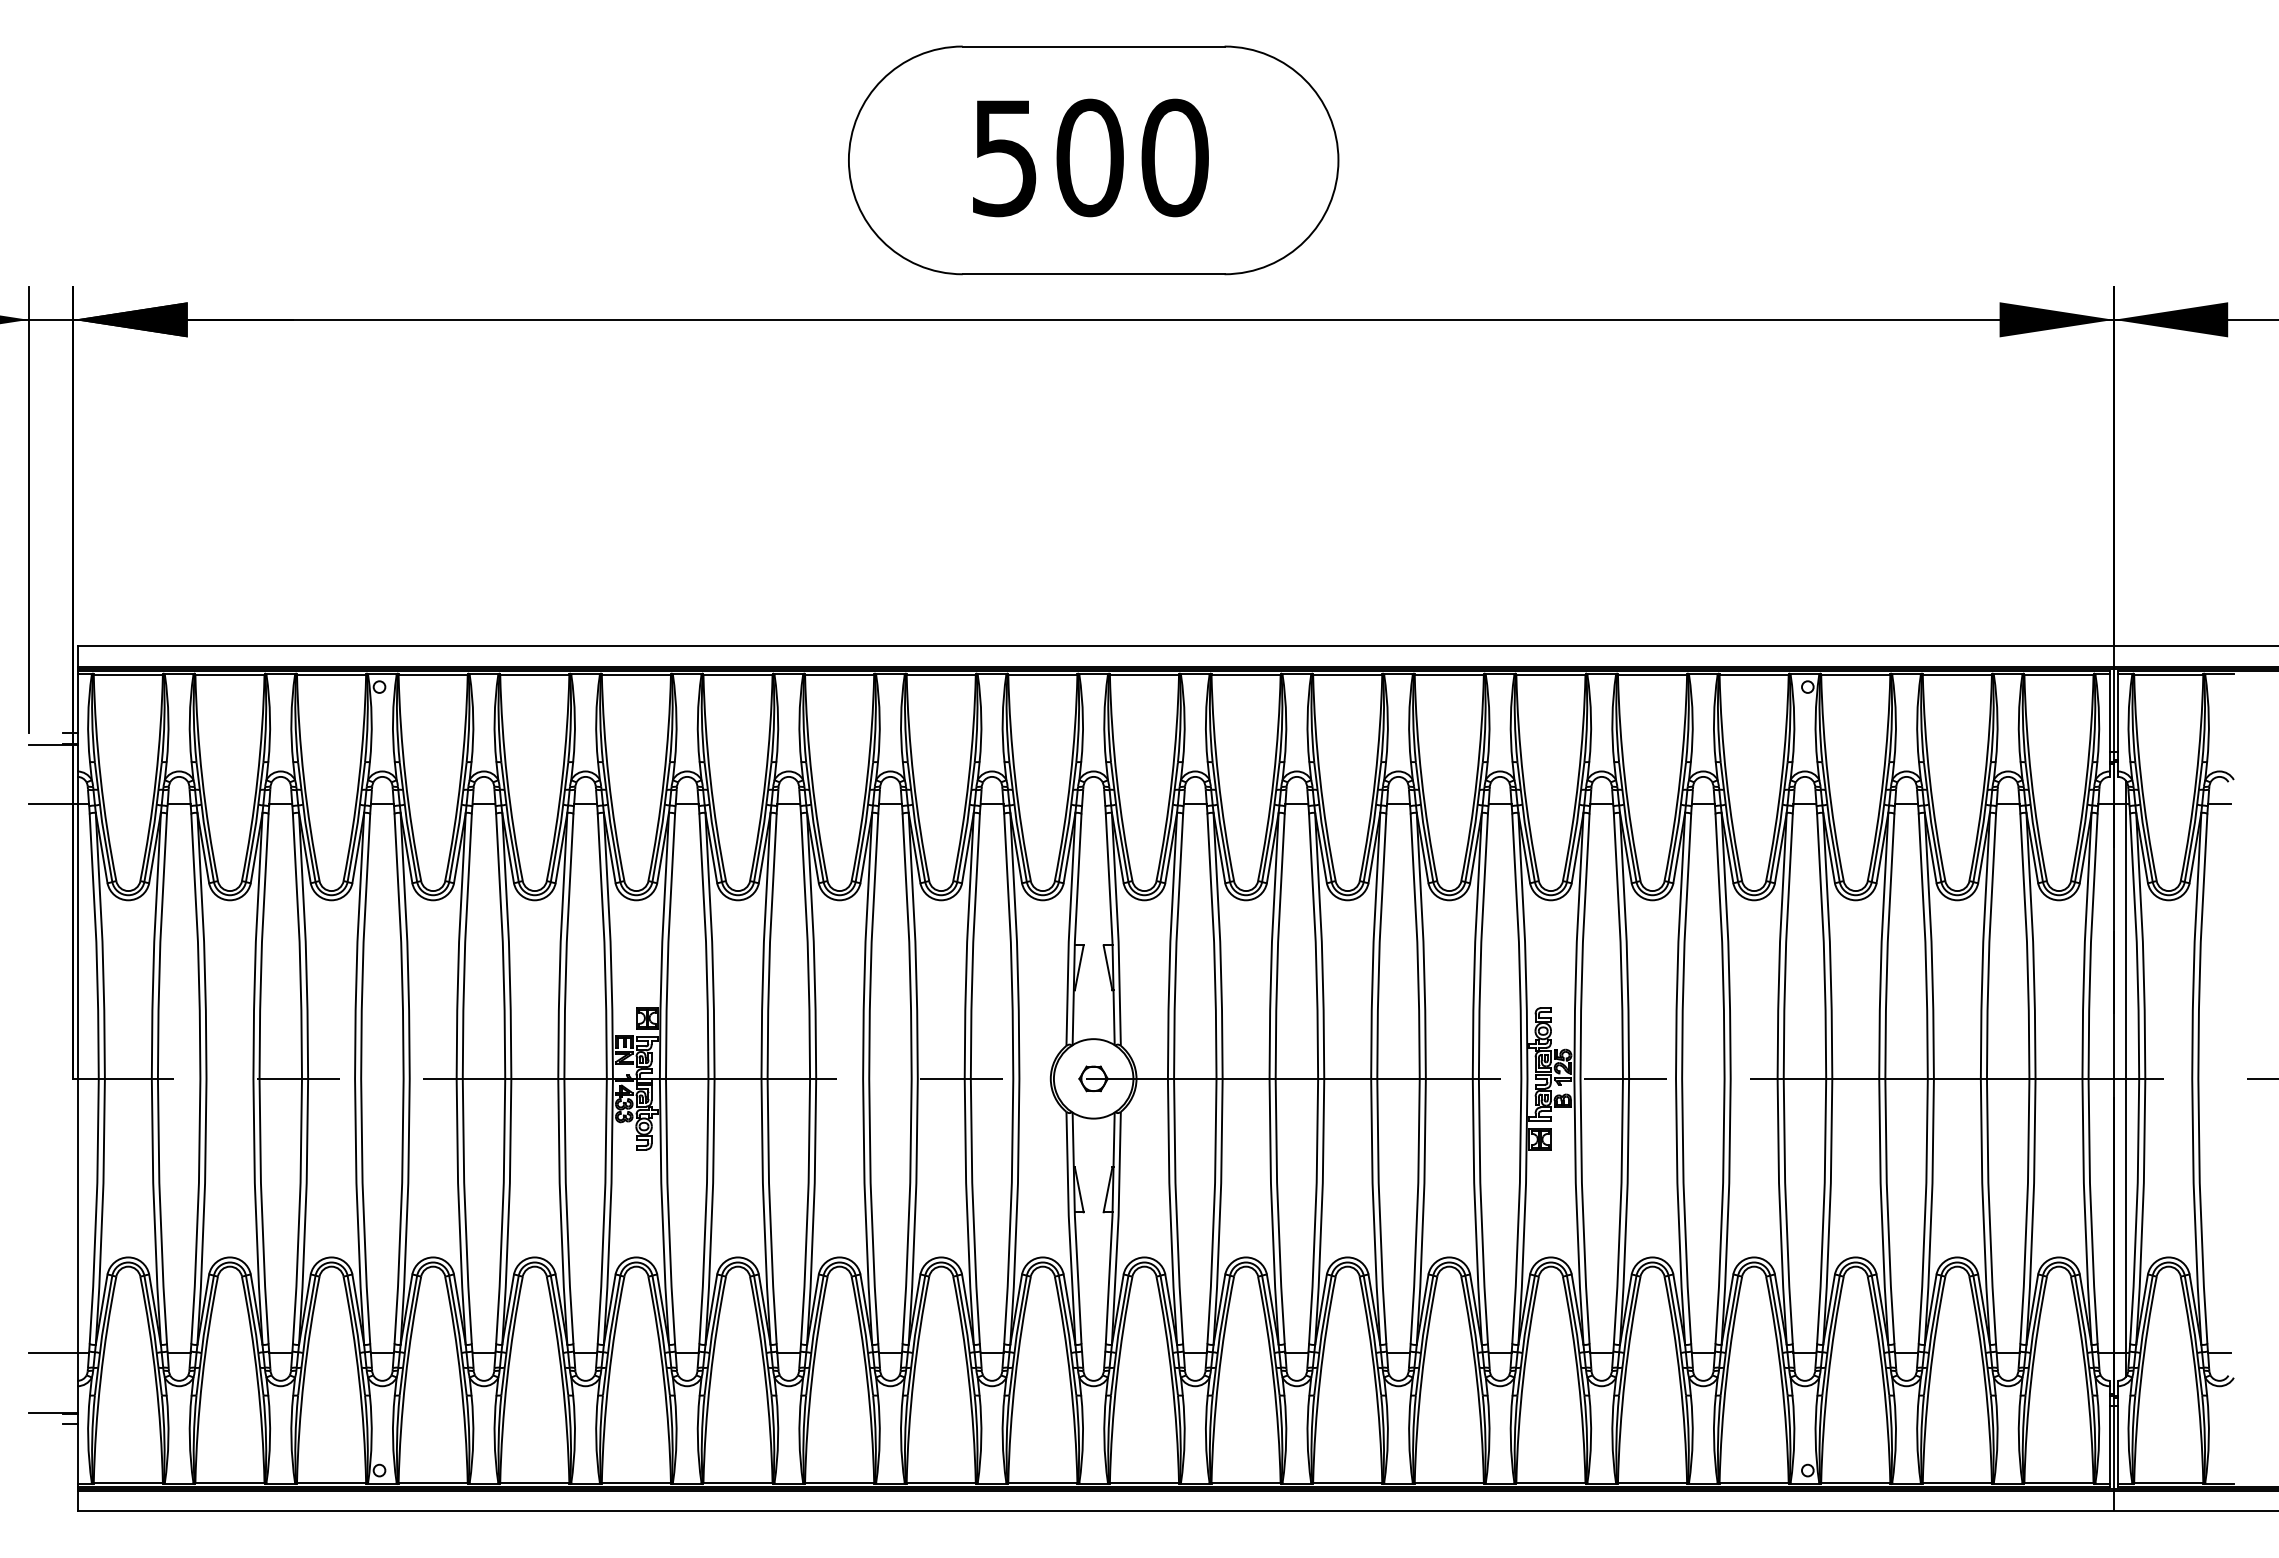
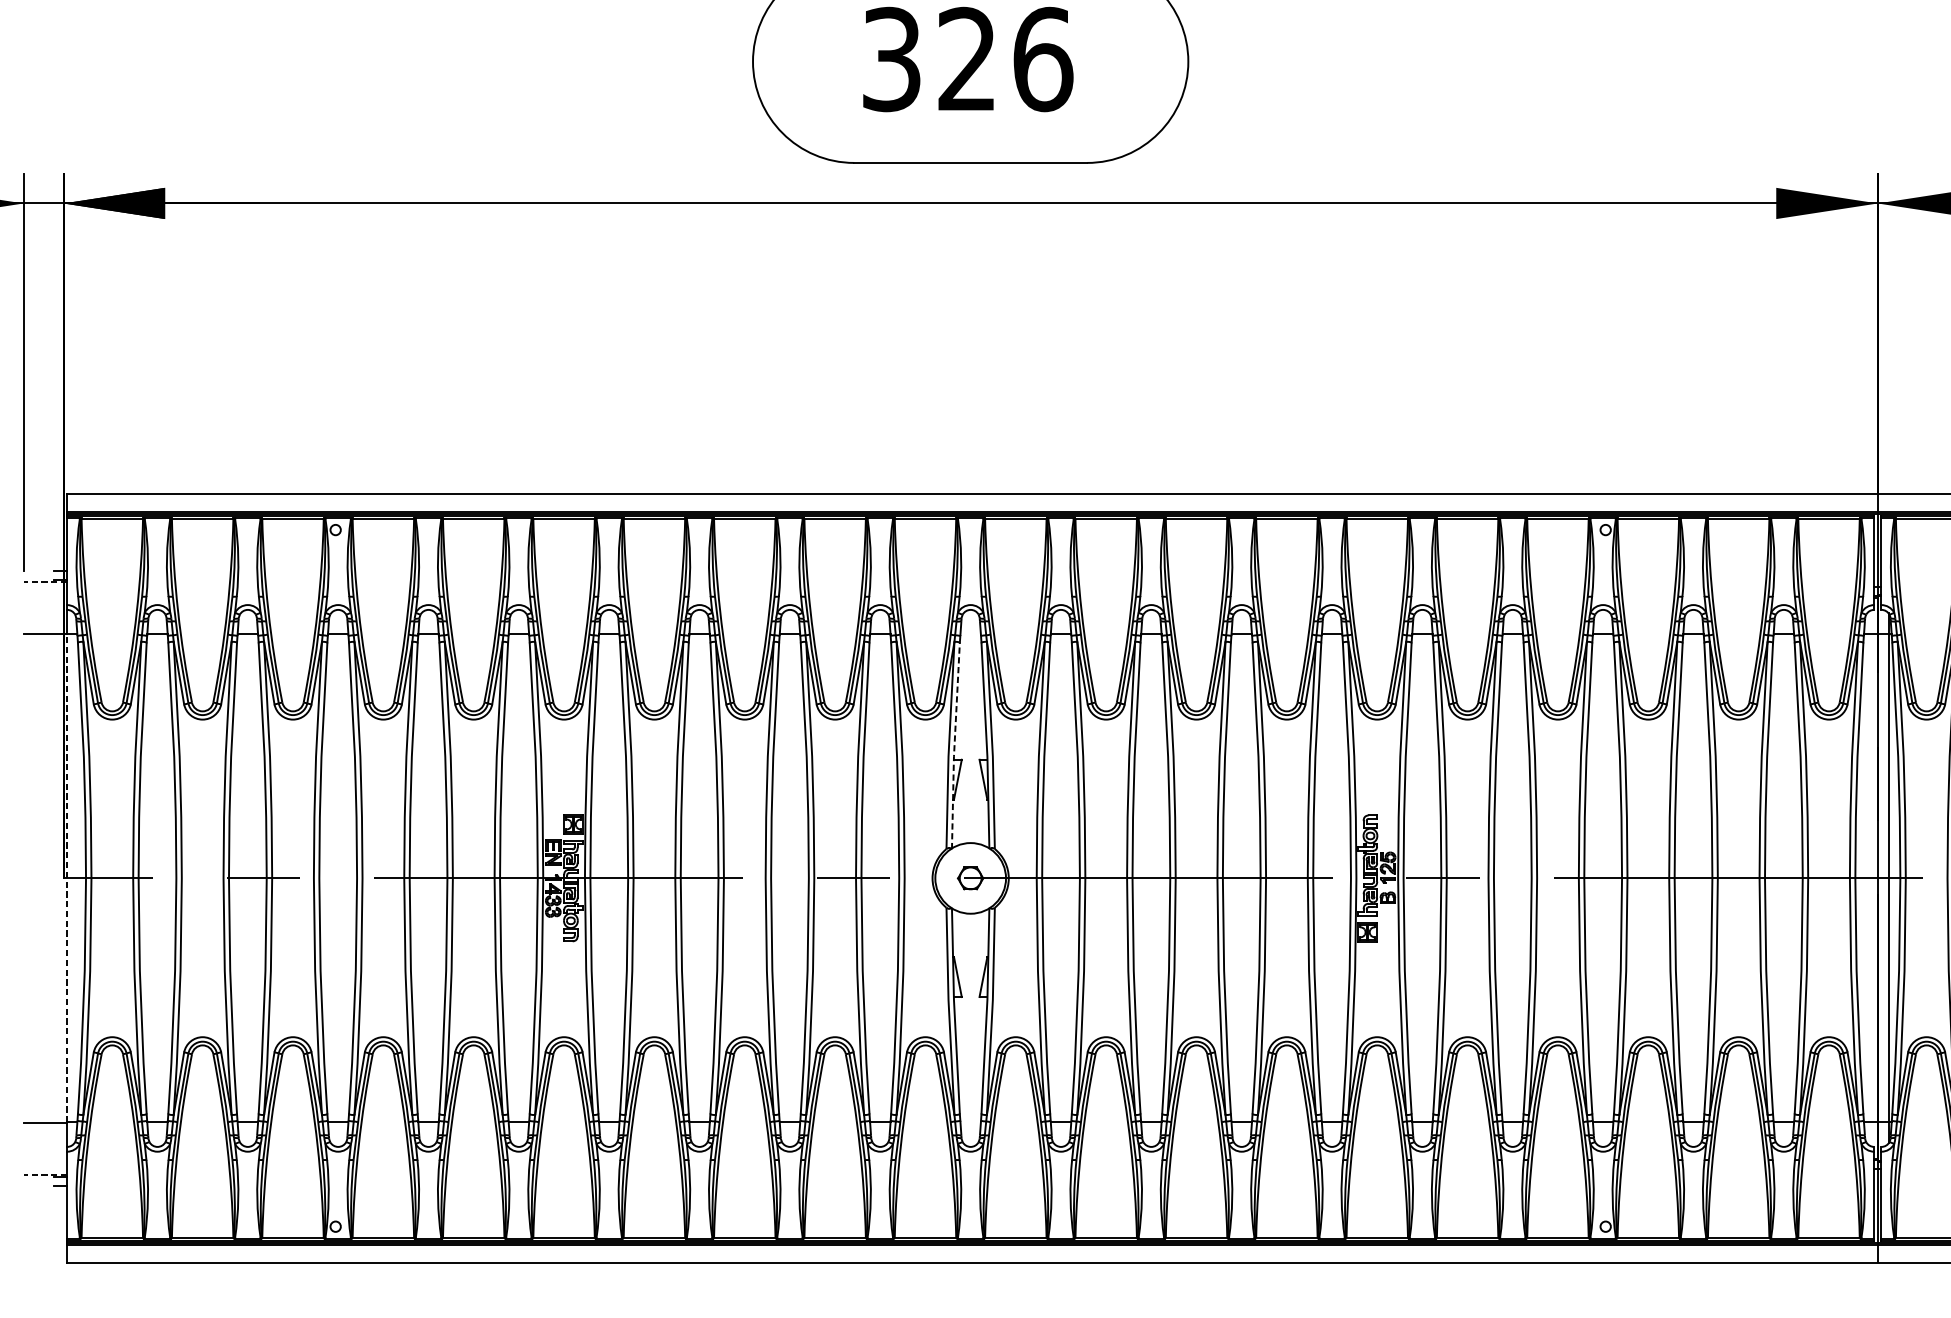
text: (1090, 157) -> (967, 59), 500 -> 326
line: (52, 745) -> (44, 581), solid -> dashed
line: (1075, 930) -> (954, 746), solid -> dashed
line: (77, 1078) -> (67, 878), solid -> dashed
line: (52, 1412) -> (44, 1175), solid -> dashed

